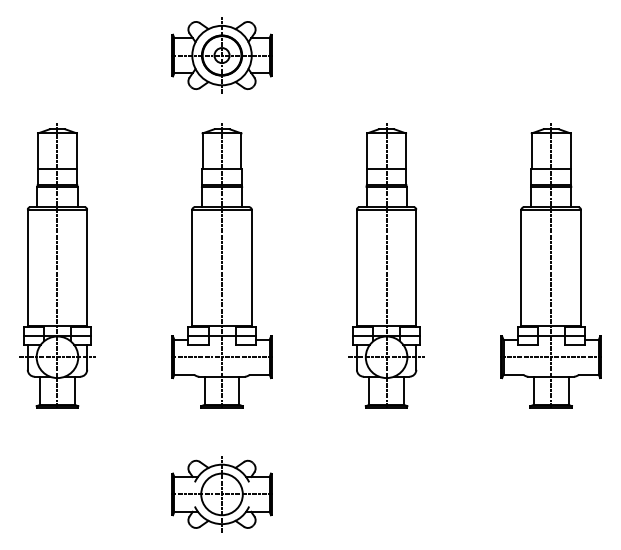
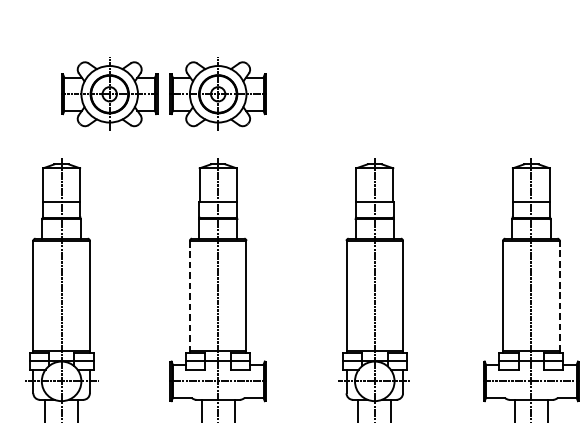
part: (107, 55) -> (109, 94), added
line: (580, 267) -> (559, 295), solid -> dashed
line: (192, 268) -> (190, 296), solid -> dashed

